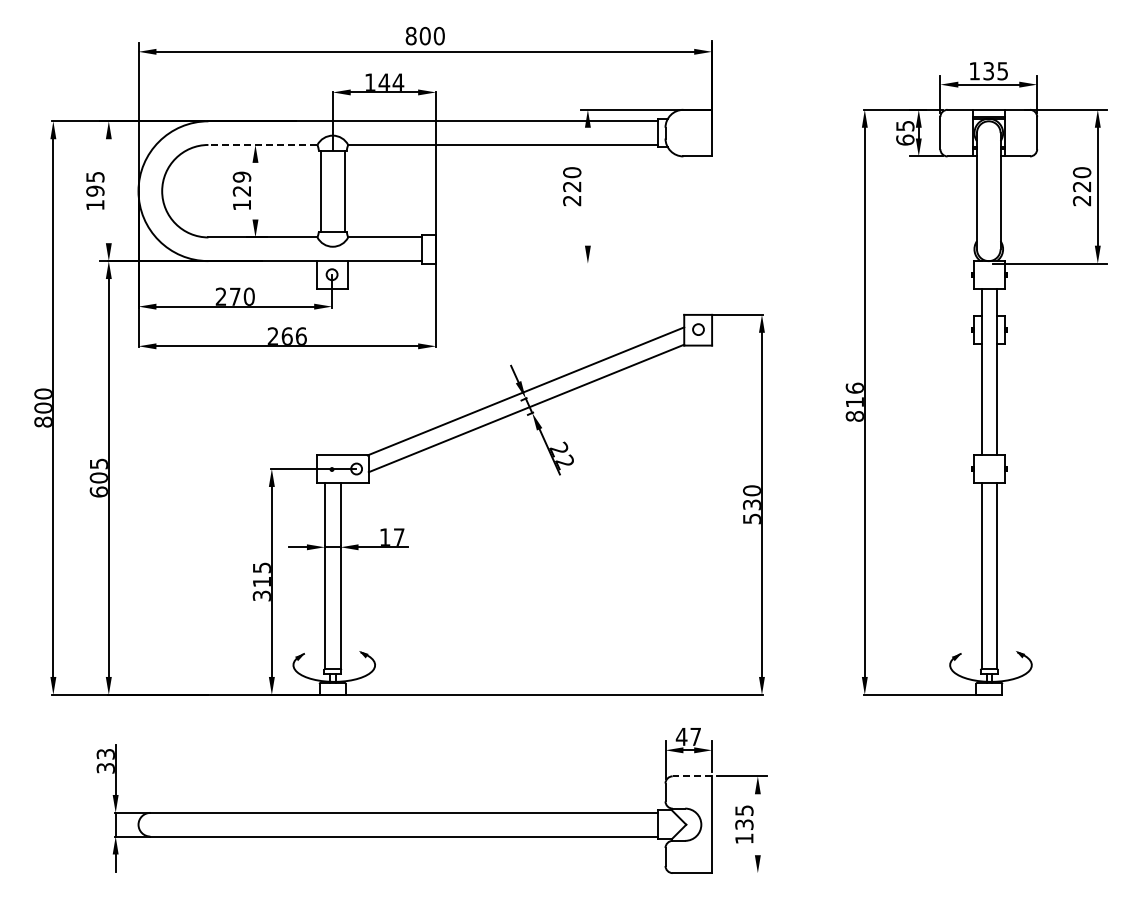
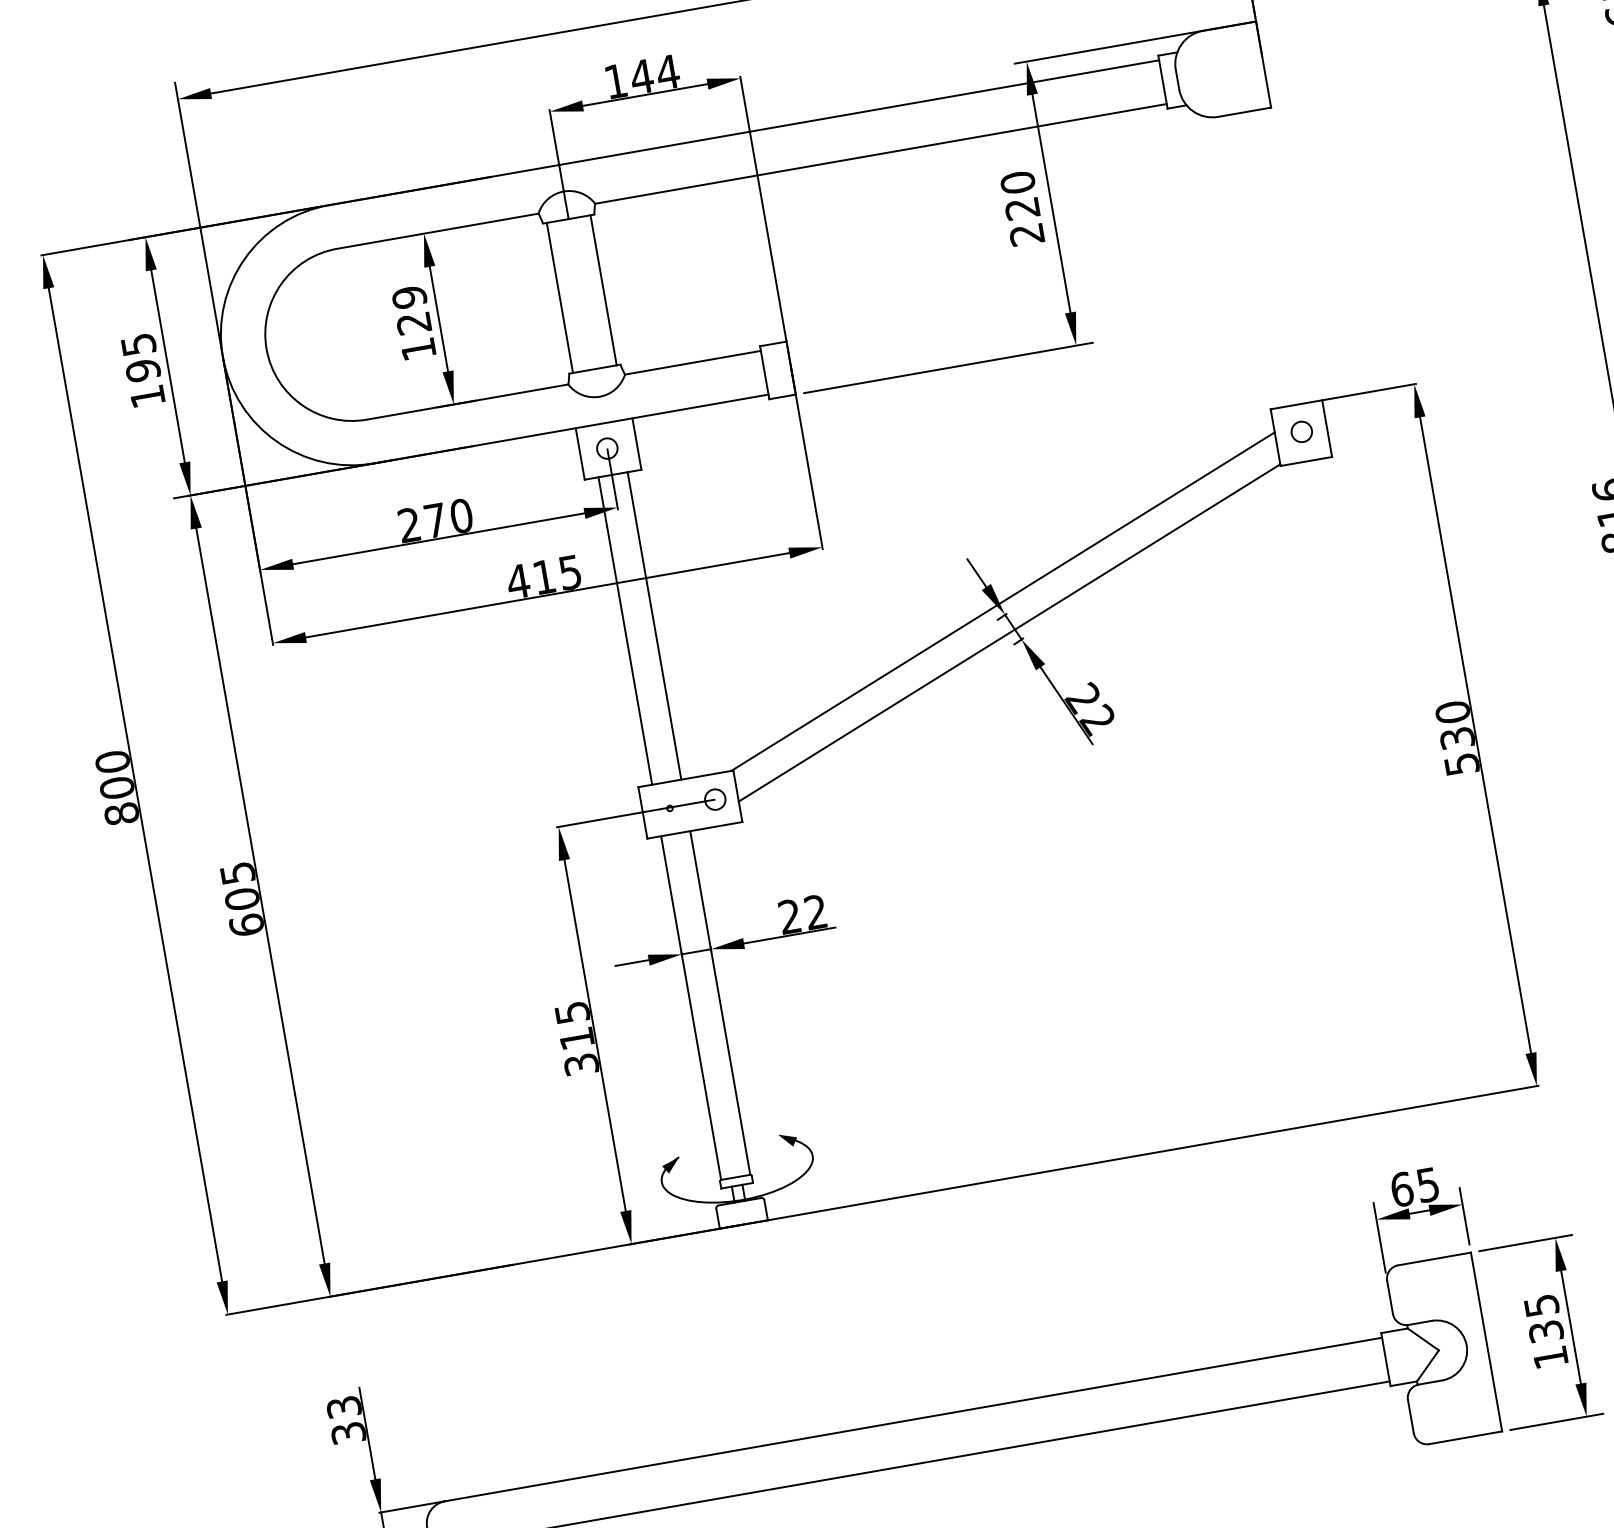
line: (262, 144) -> (436, 230), dashed -> solid
line: (587, 186) -> (1050, 203), added
line: (255, 190) -> (438, 317), added
line: (108, 191) -> (167, 366), added
line: (518, 263) -> (948, 367), added
text: (286, 335) -> (542, 575), 266 -> 415
line: (324, 371) -> (624, 629), added
line: (340, 371) -> (654, 624), added
text: (391, 536) -> (801, 912), 17 -> 22
text: (687, 736) -> (1412, 1186), 47 -> 65
line: (692, 776) -> (1434, 1259), dashed -> solid
line: (757, 824) -> (1570, 1326), added
line: (741, 873) -> (1556, 1422), added

